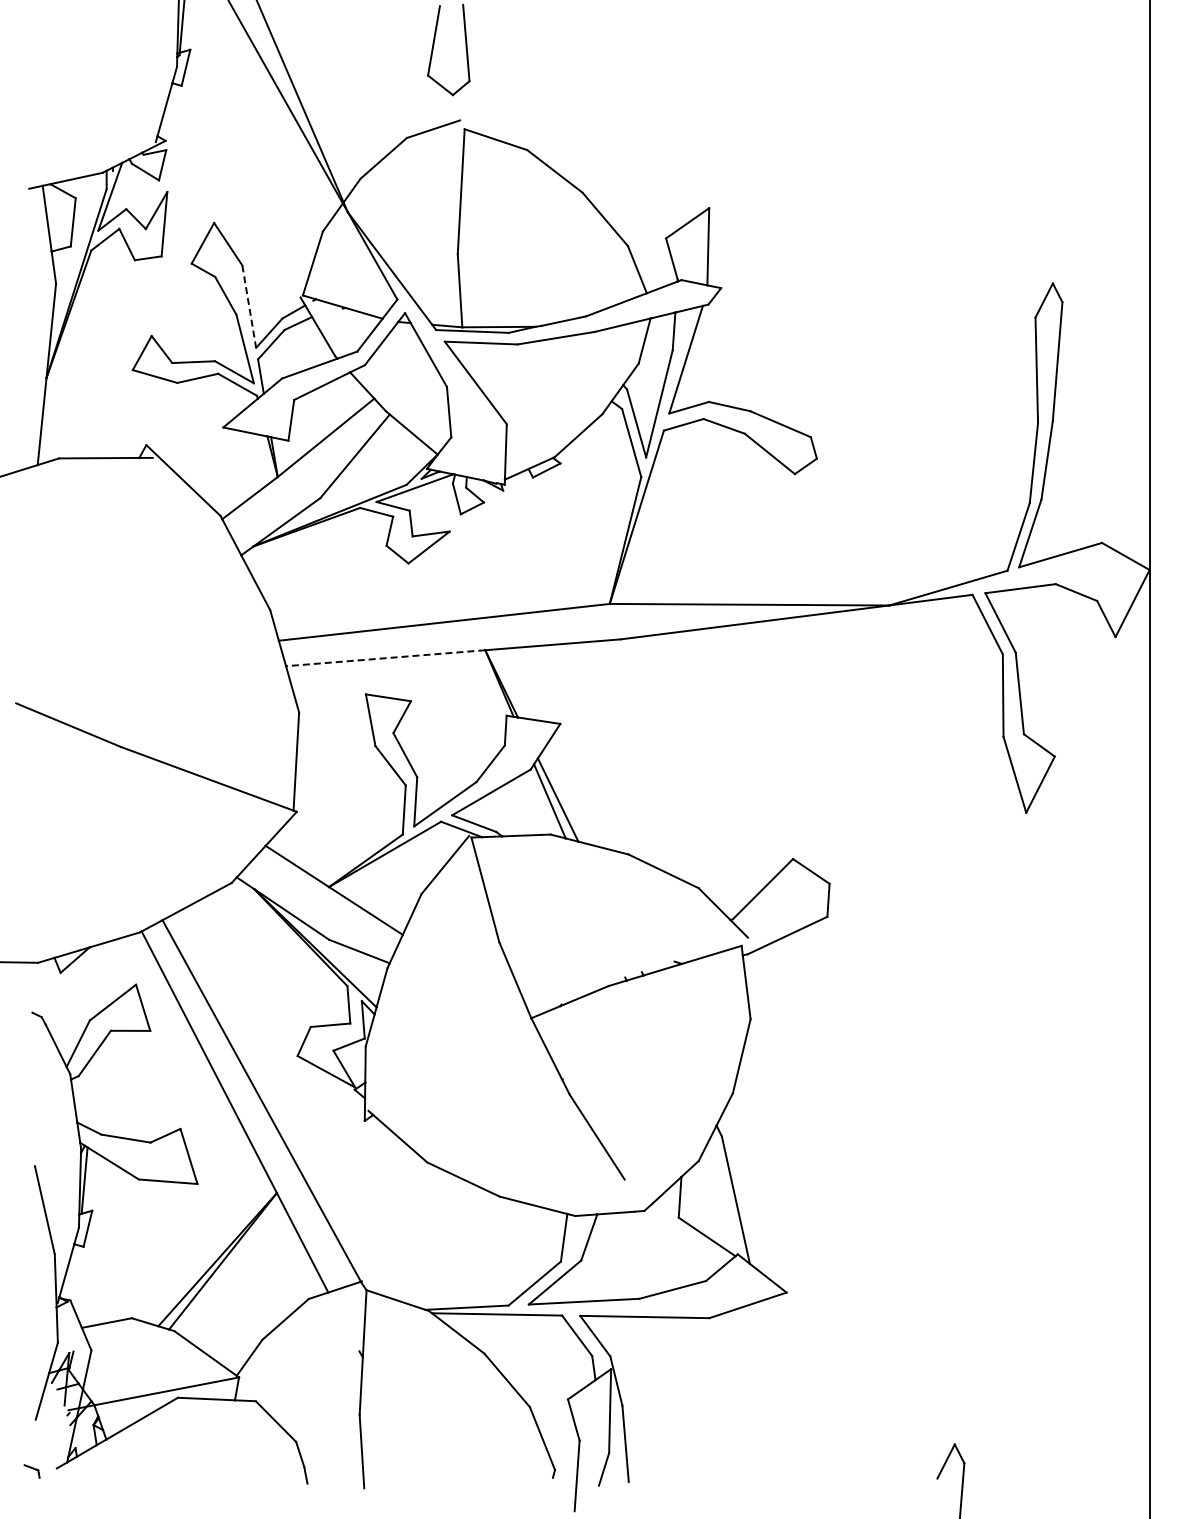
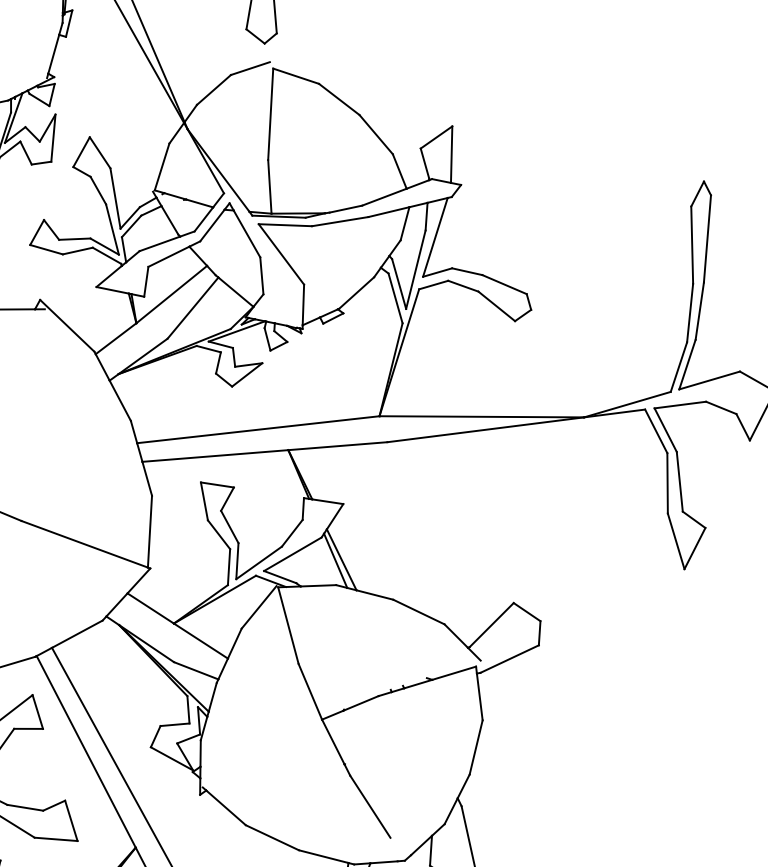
line: (249, 306) -> (115, 198), dashed -> solid
line: (385, 658) -> (215, 456), dashed -> solid

